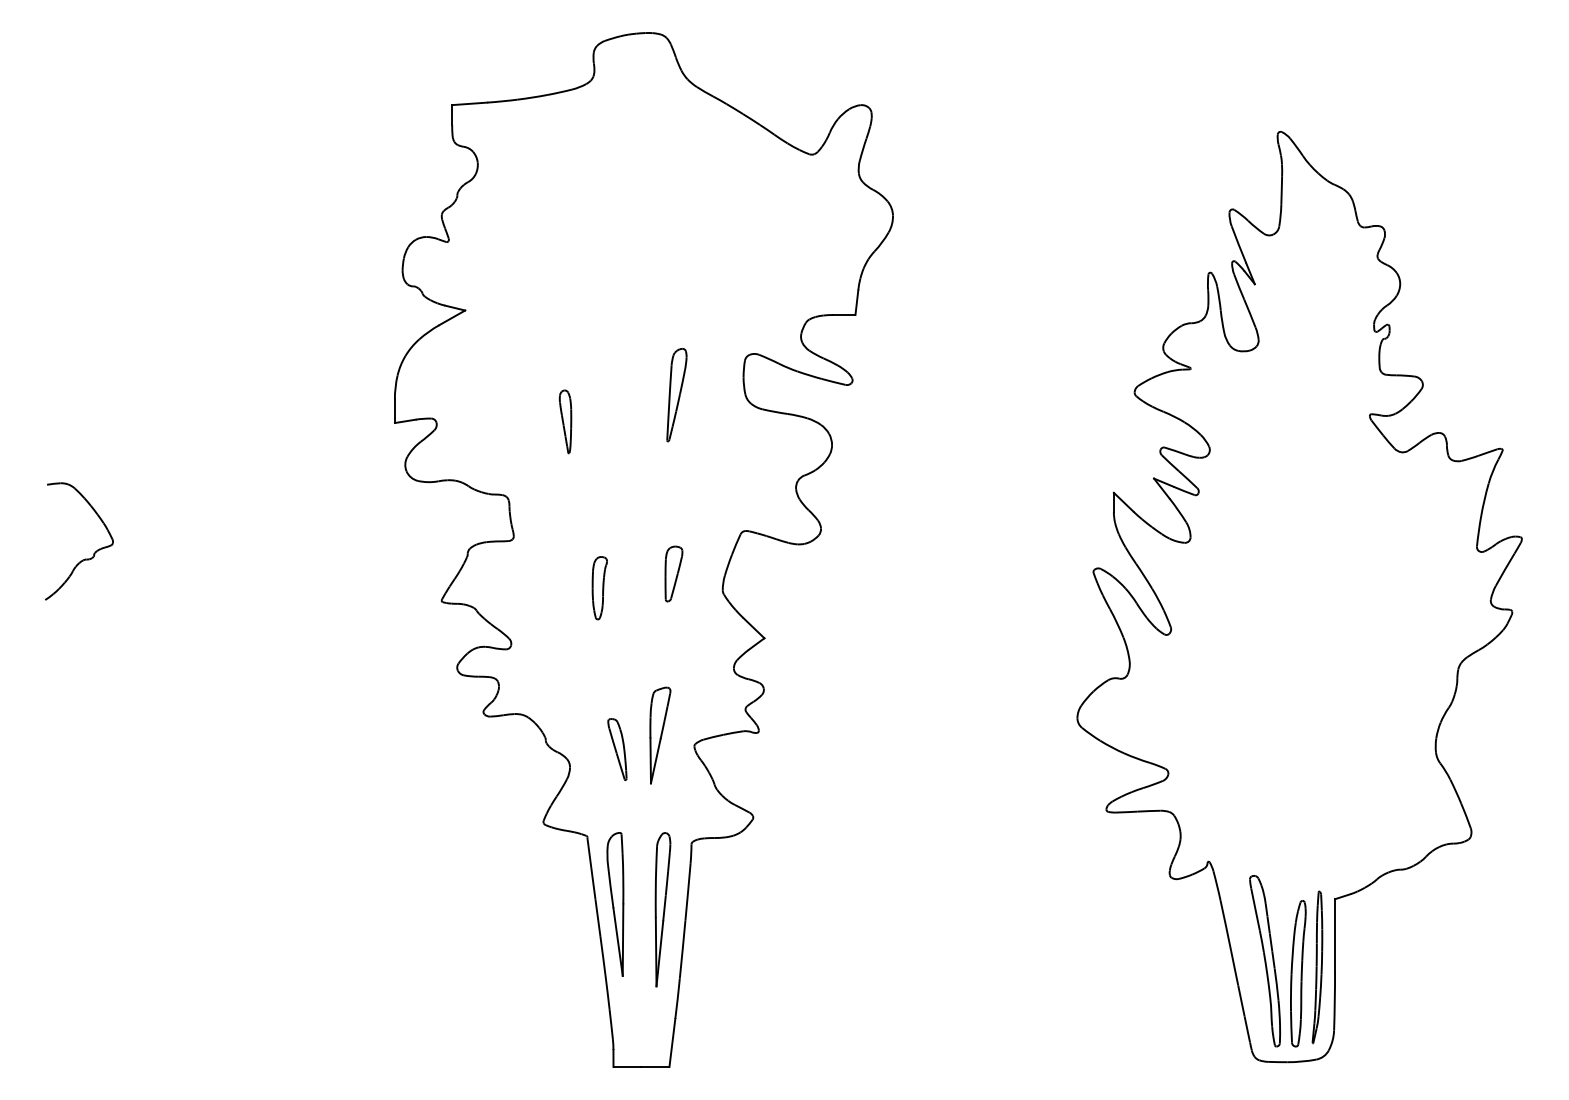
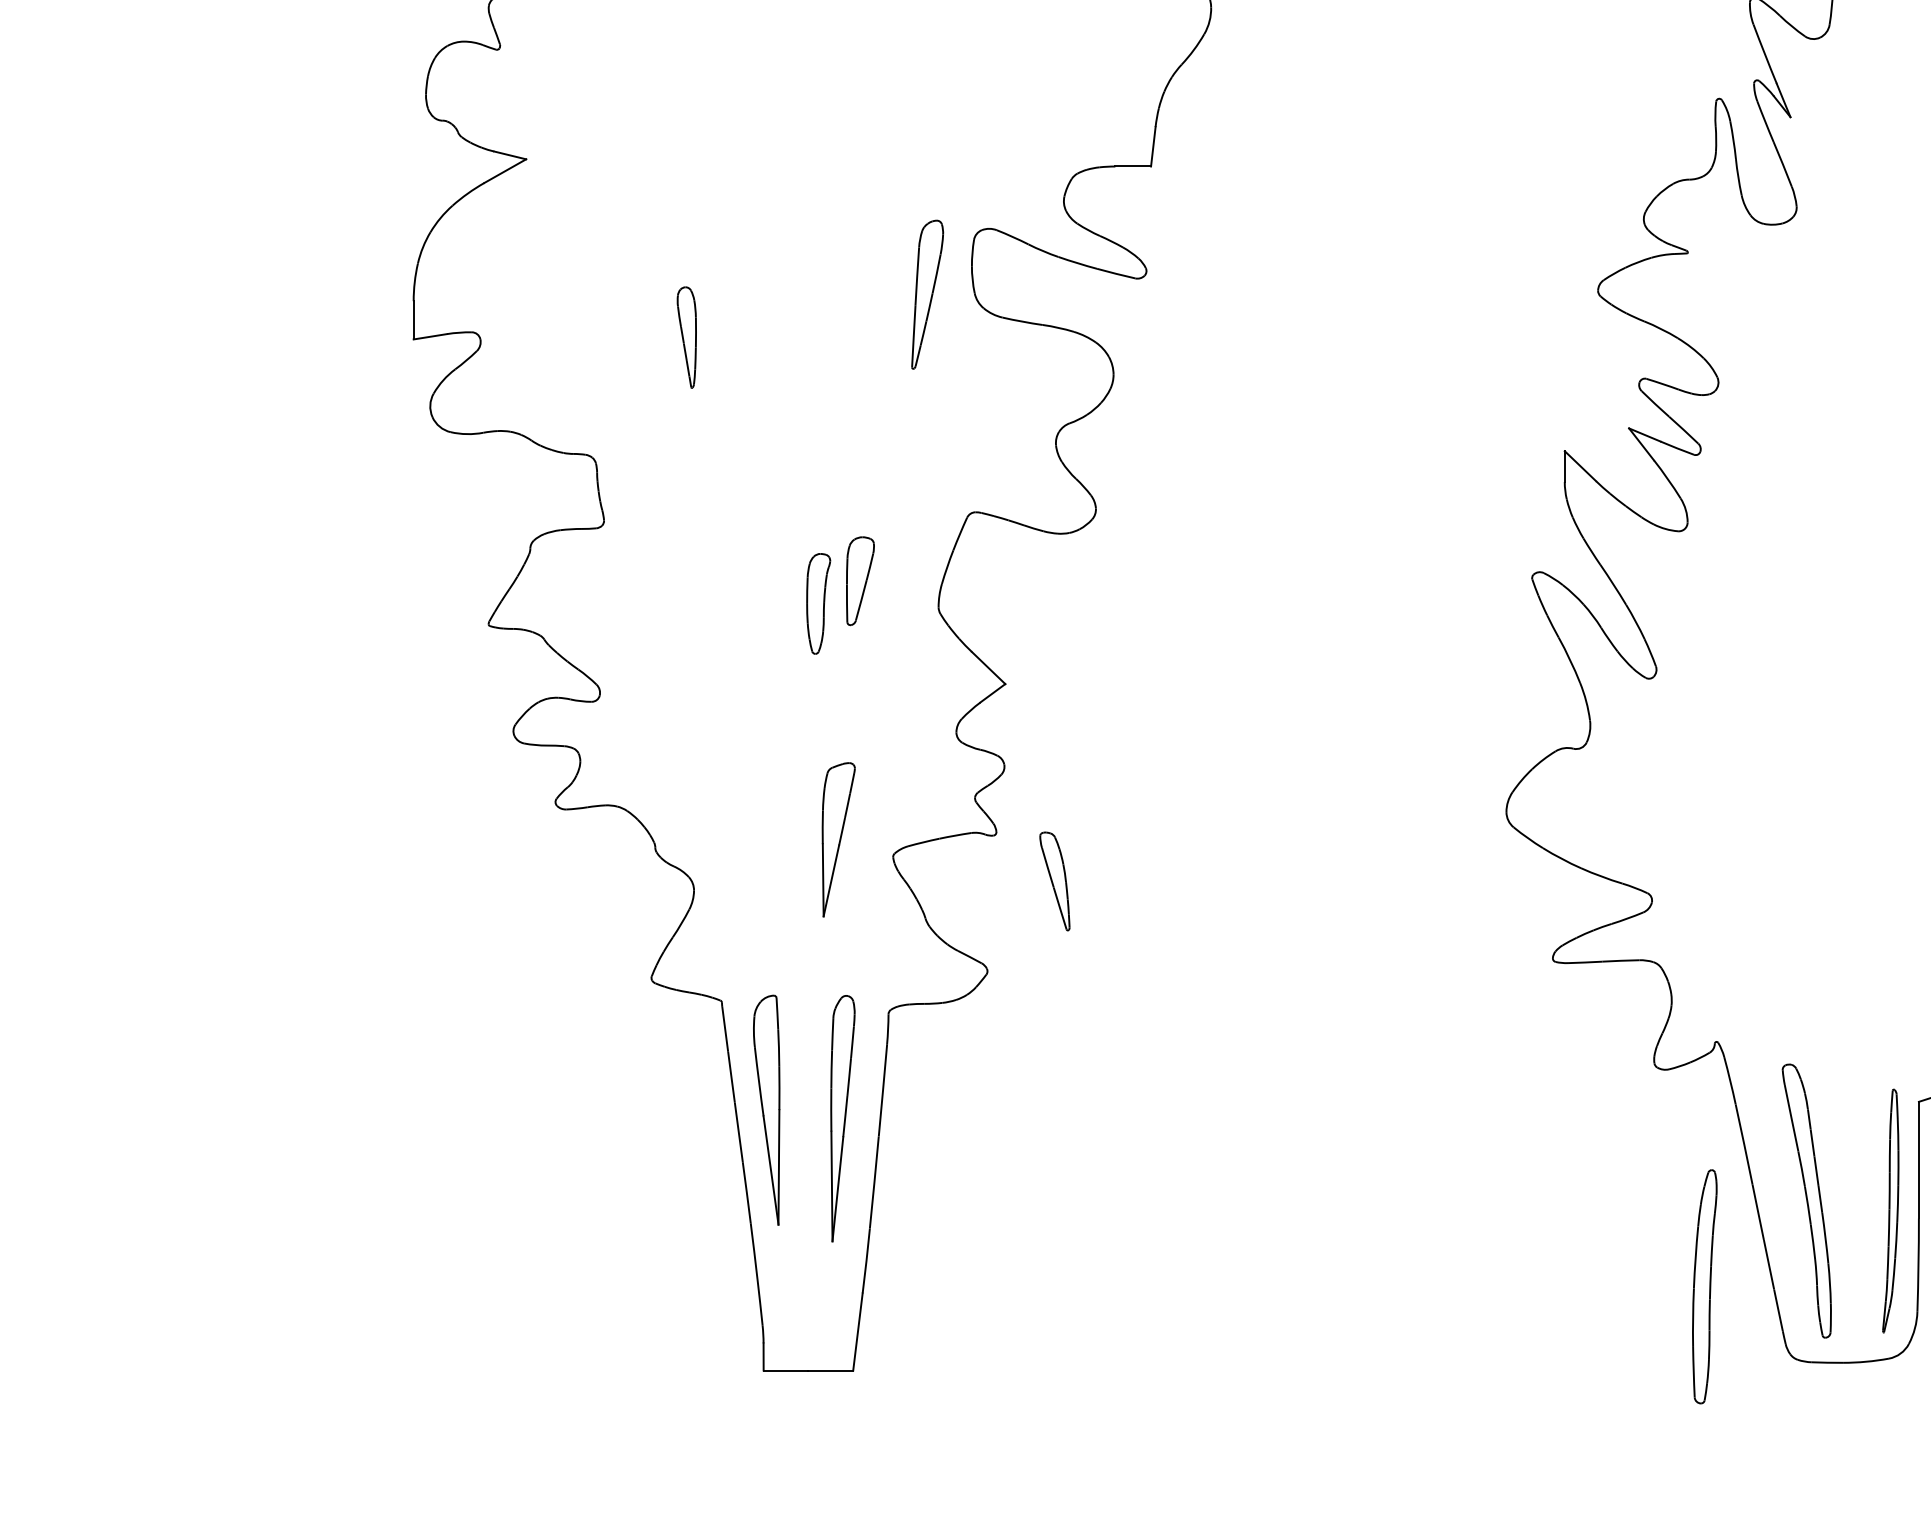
part: (676, 395) -> (926, 295), moved
part: (599, 588) -> (818, 604), moved
part: (617, 749) -> (1055, 881), moved
part: (1298, 973) -> (1705, 1286), moved

